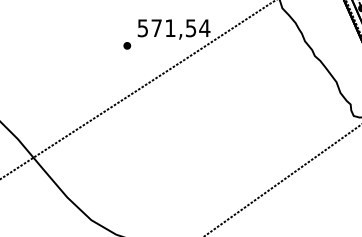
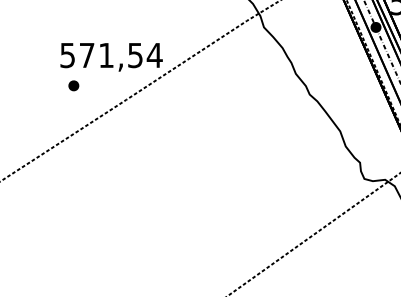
part: (127, 45) -> (74, 85), moved

